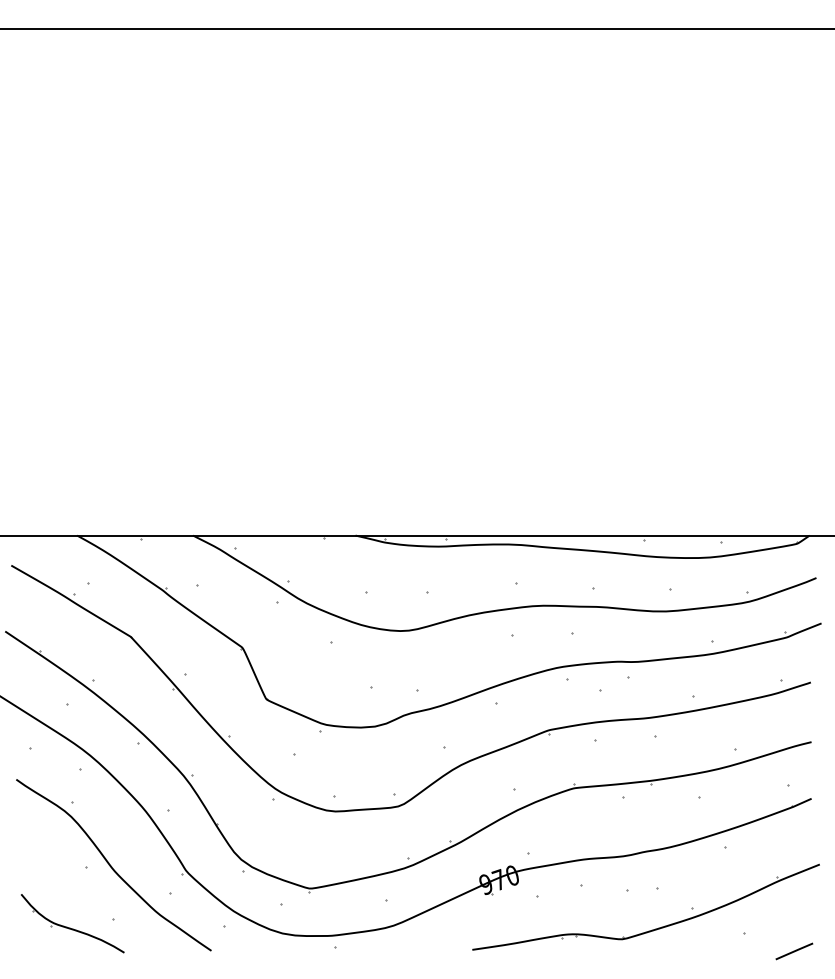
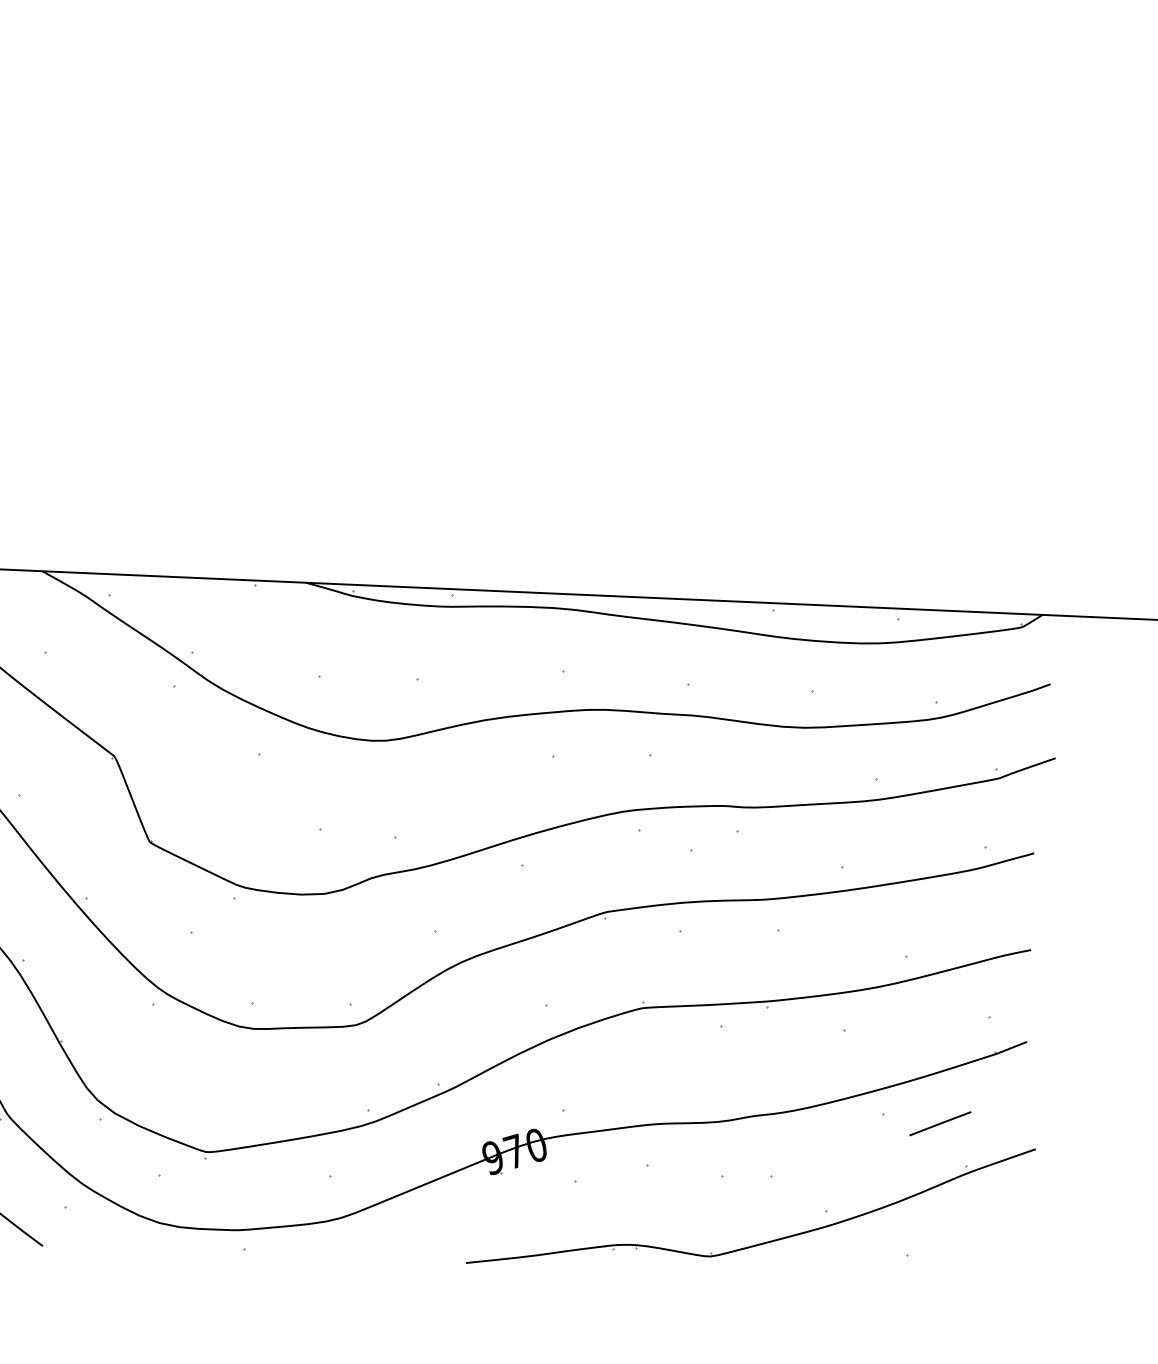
line: (794, 951) -> (940, 1123), moved

